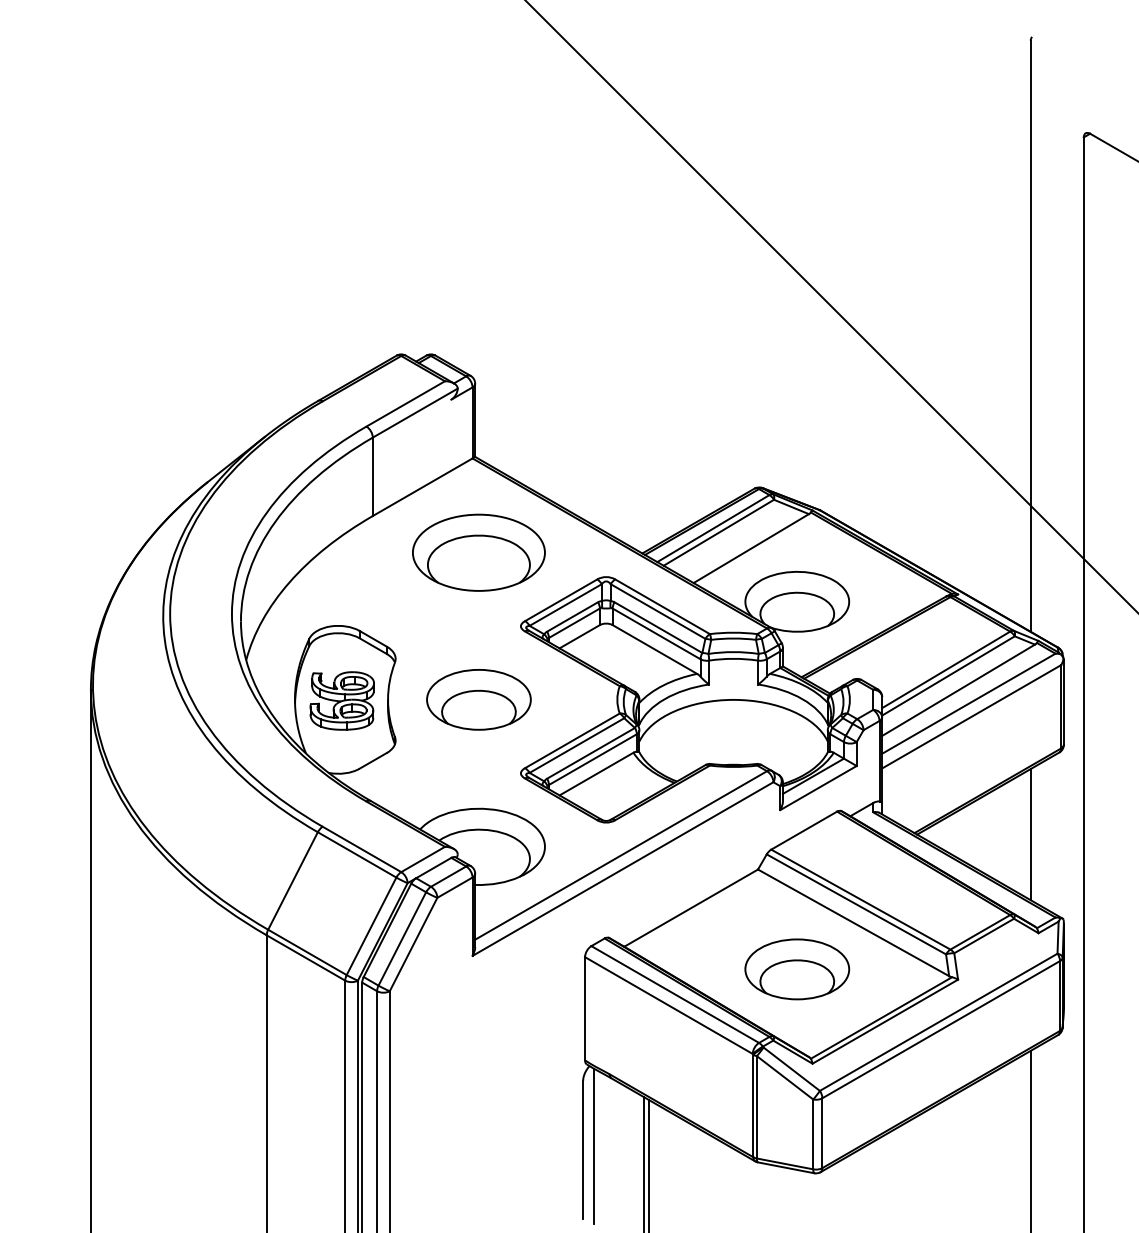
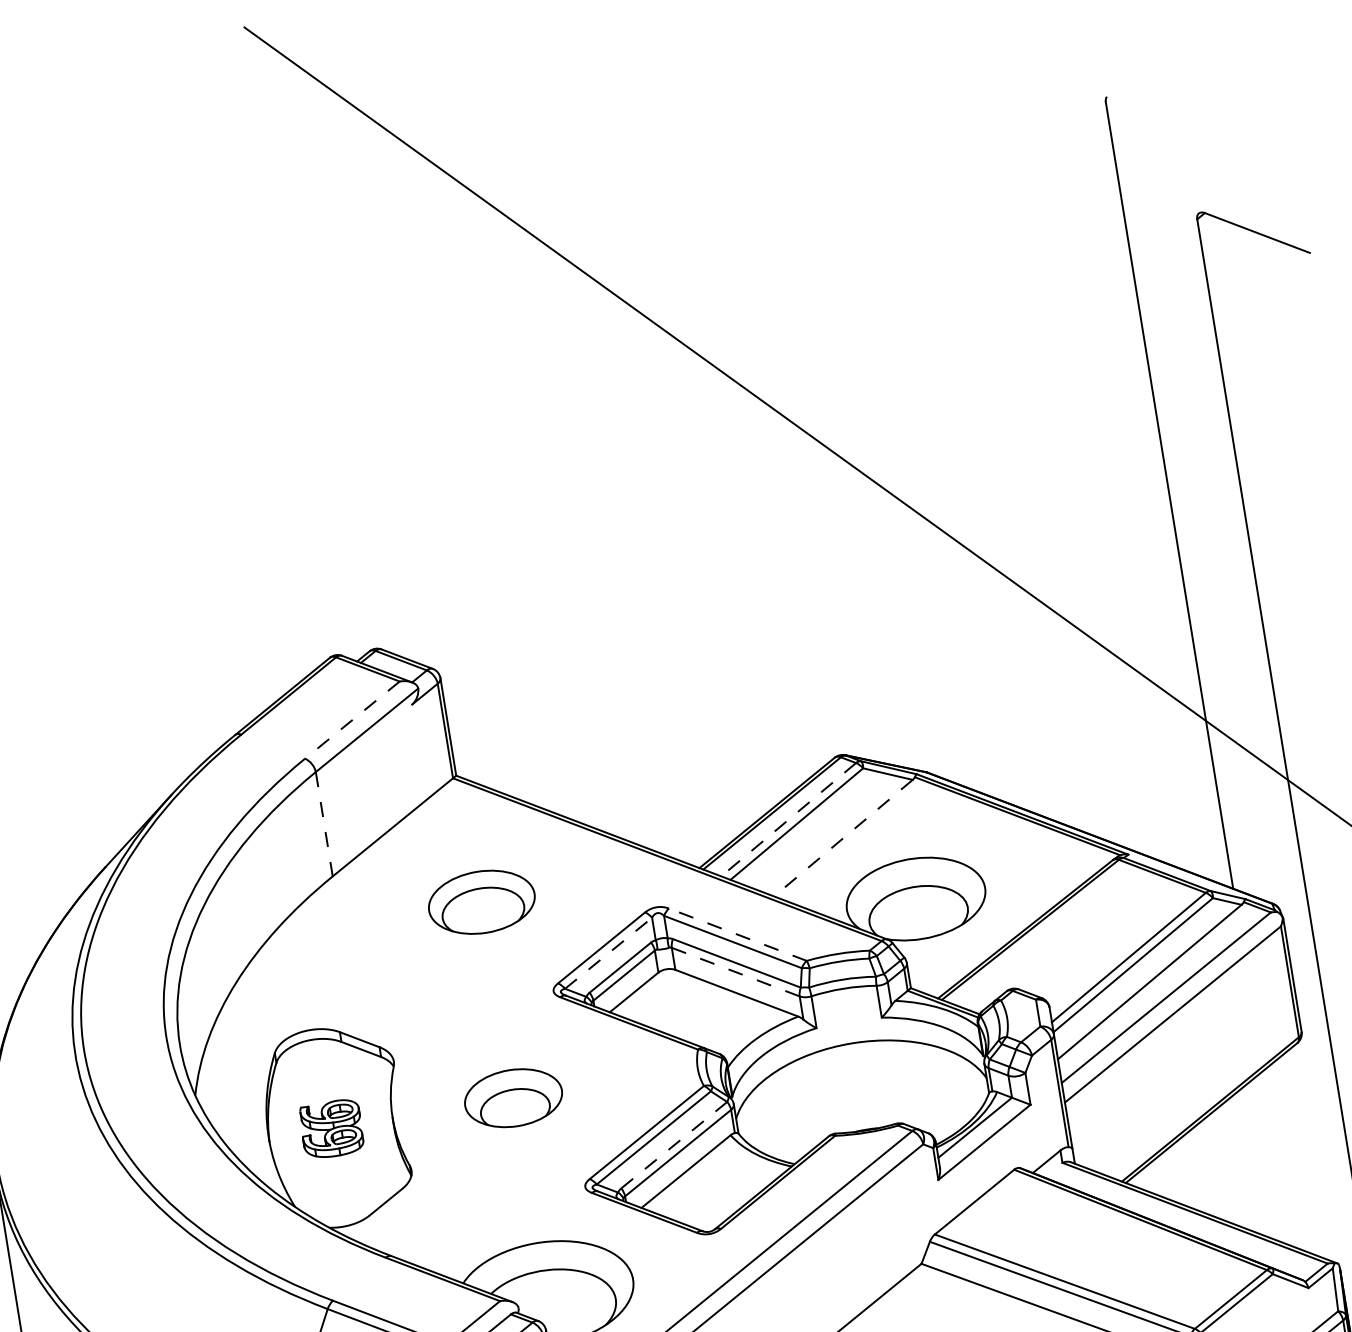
line: (405, 404) -> (352, 720), solid -> dashed
line: (372, 477) -> (323, 825), solid -> dashed
line: (712, 528) -> (787, 819), solid -> dashed
line: (750, 548) -> (842, 838), solid -> dashed
part: (478, 552) -> (481, 902), size x0.6
line: (565, 605) -> (608, 953), solid -> dashed
line: (662, 606) -> (737, 934), solid -> dashed
line: (656, 633) -> (735, 971), solid -> dashed
part: (478, 699) -> (512, 1097), size x0.7
part: (341, 700) -> (330, 1128), size x0.7
line: (591, 753) -> (674, 1145), solid -> dashed
line: (1030, 834) -> (1276, 1158), removed

